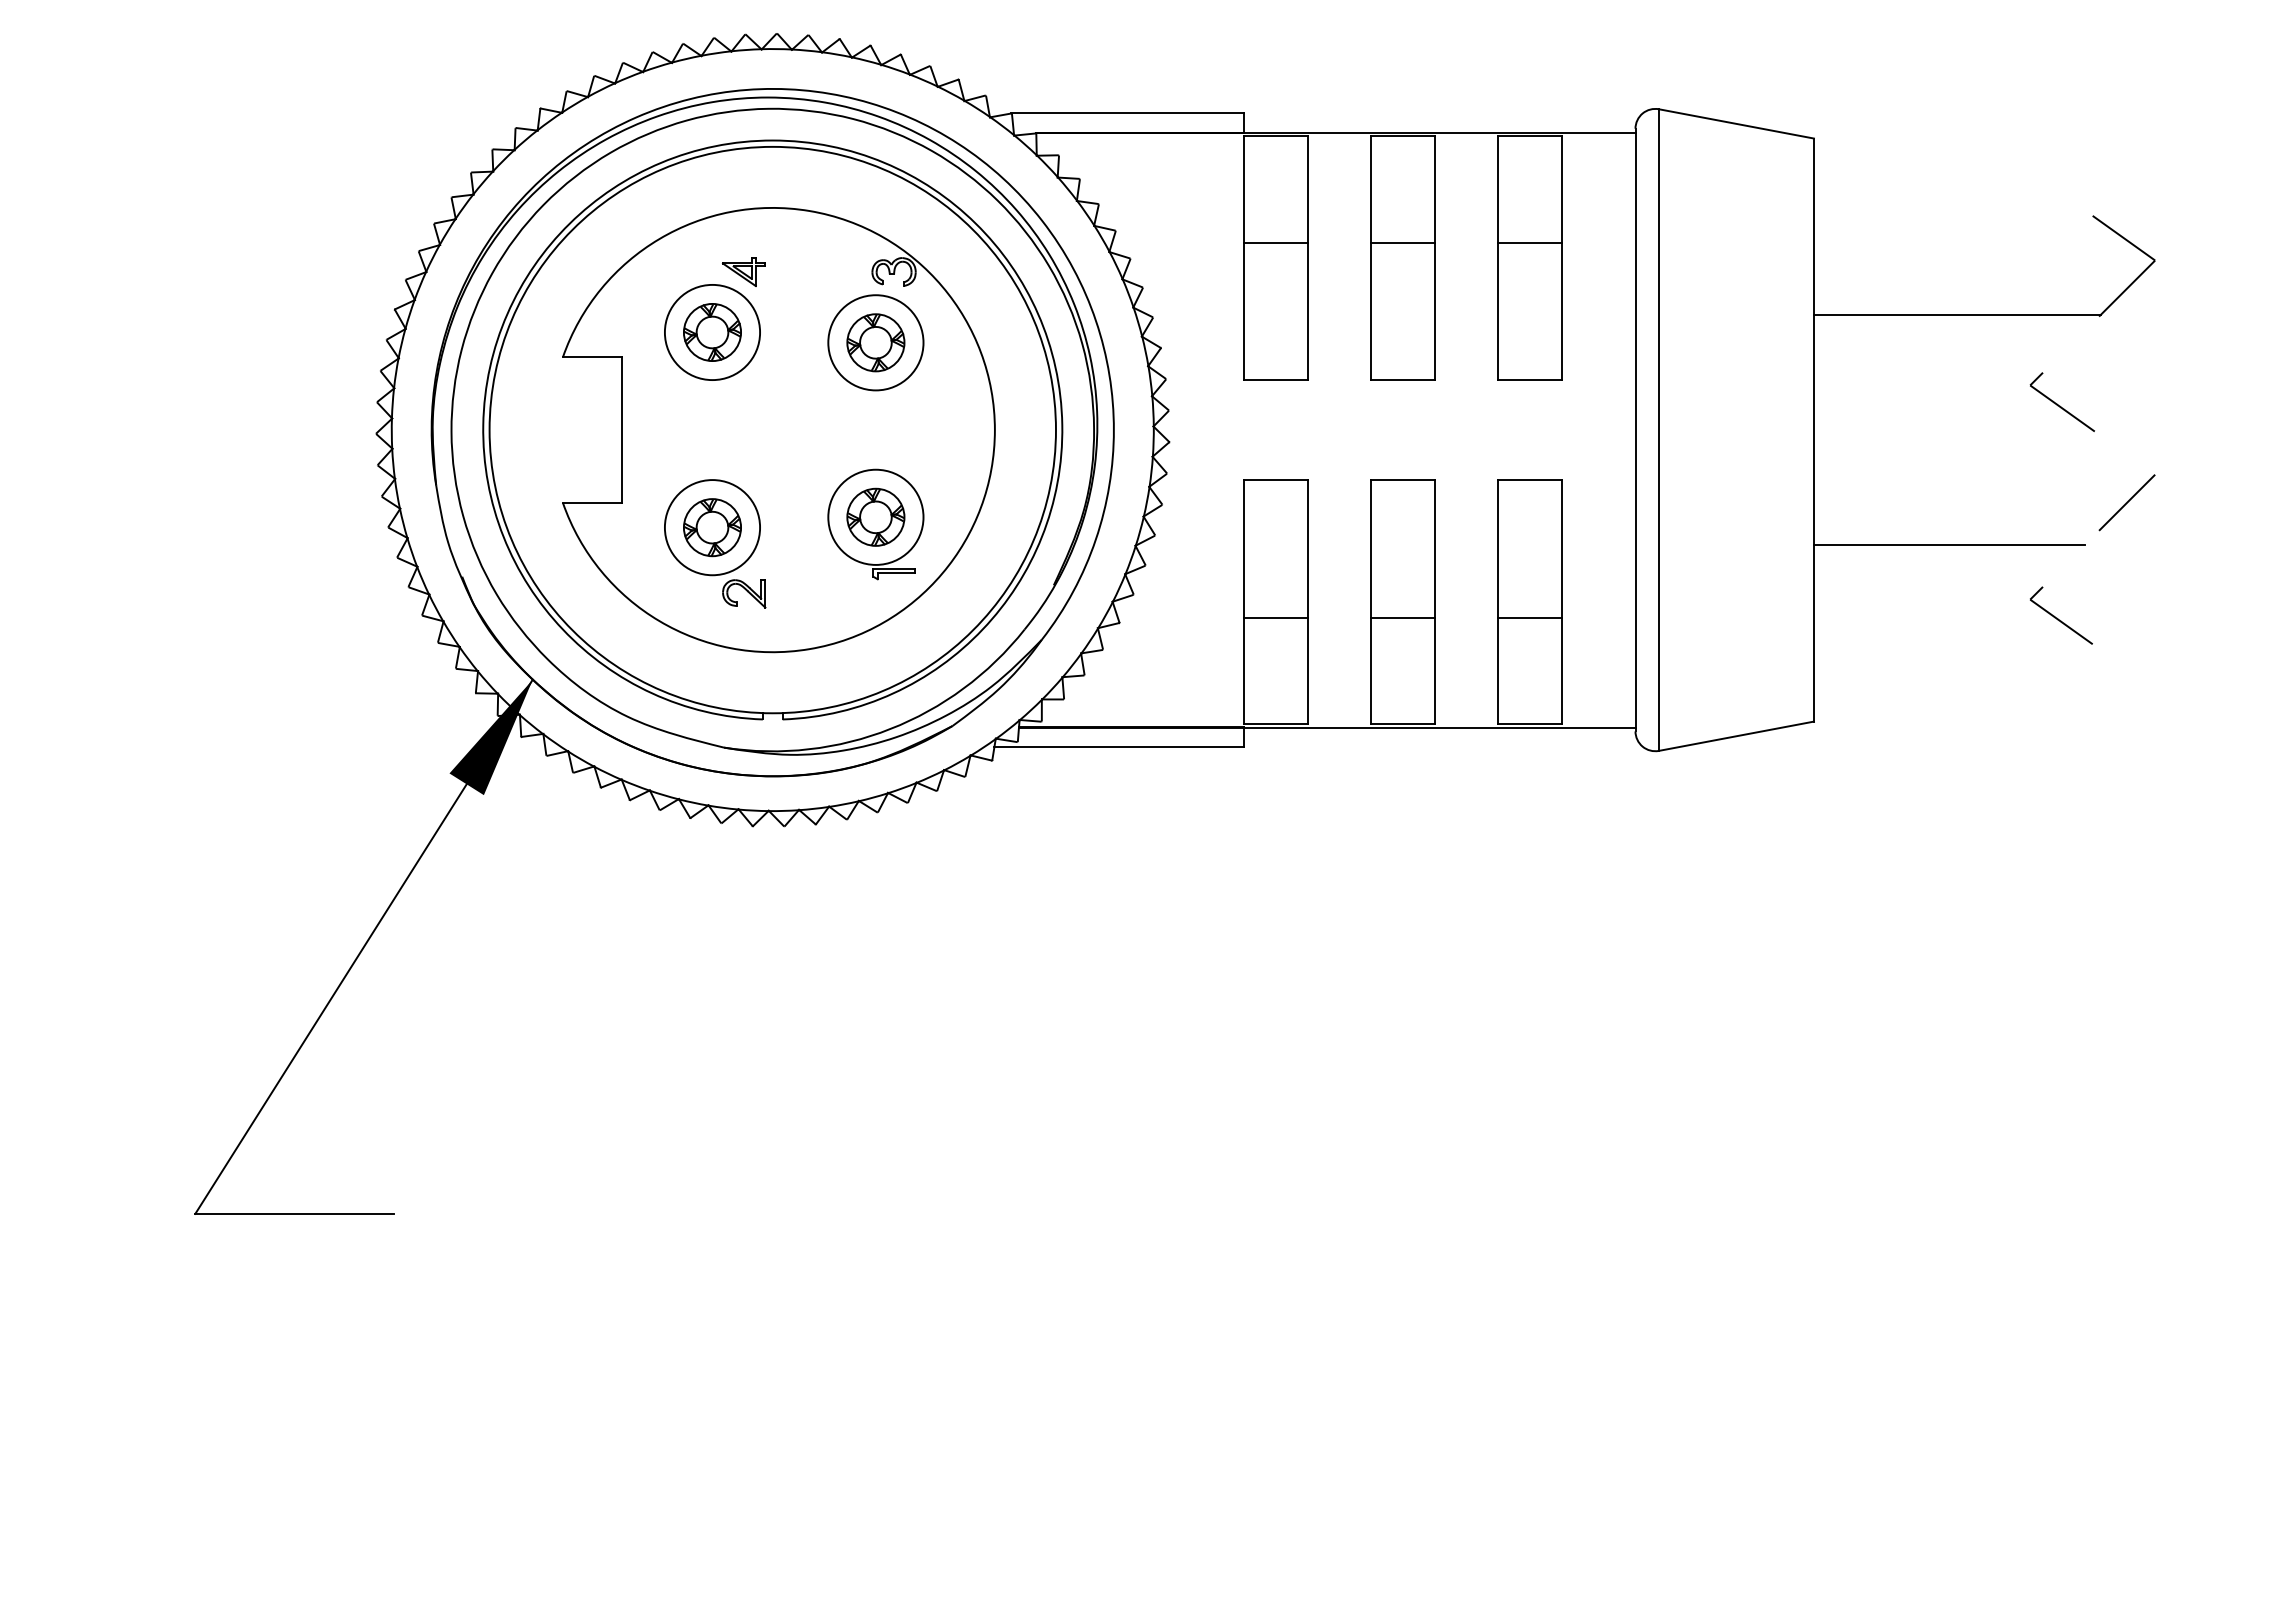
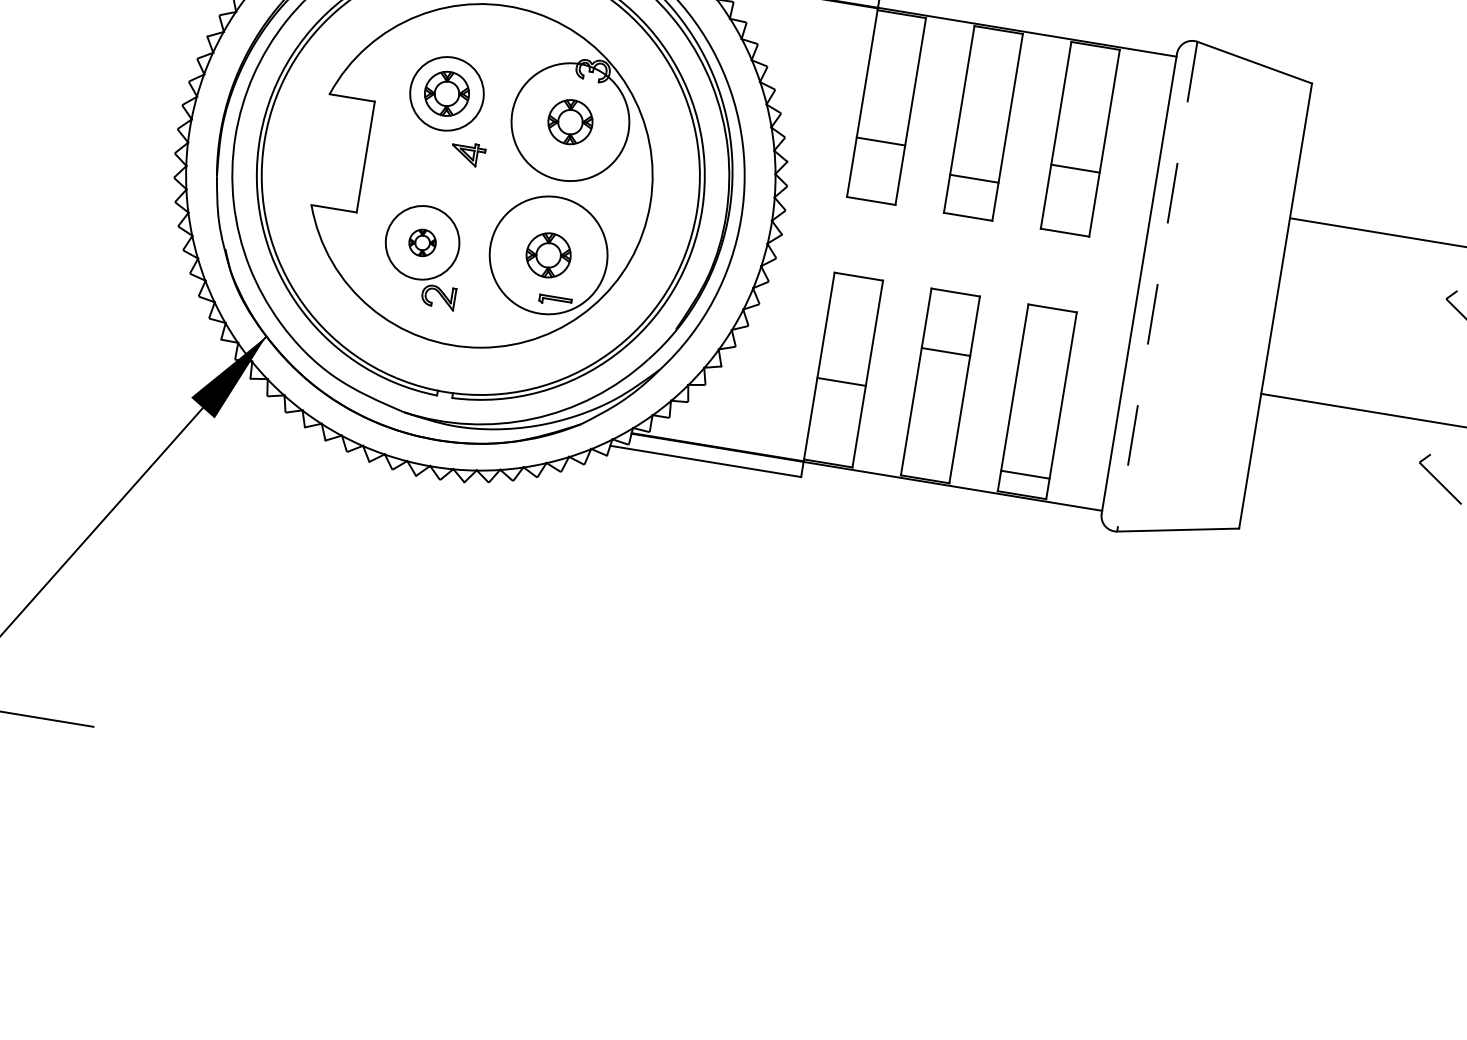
line: (1275, 242) -> (880, 141), moved
line: (1402, 242) -> (973, 178), moved
line: (1529, 242) -> (1075, 168), moved
part: (743, 271) -> (467, 153), moved
circle: (875, 342) -> (570, 121), size x1.6
line: (1659, 430) -> (1157, 287), solid -> dashed
circle: (875, 516) -> (548, 254), size x1.6
part: (712, 527) -> (422, 242), size x0.6
line: (1402, 617) -> (945, 351), moved
line: (1529, 617) -> (1025, 474), moved

